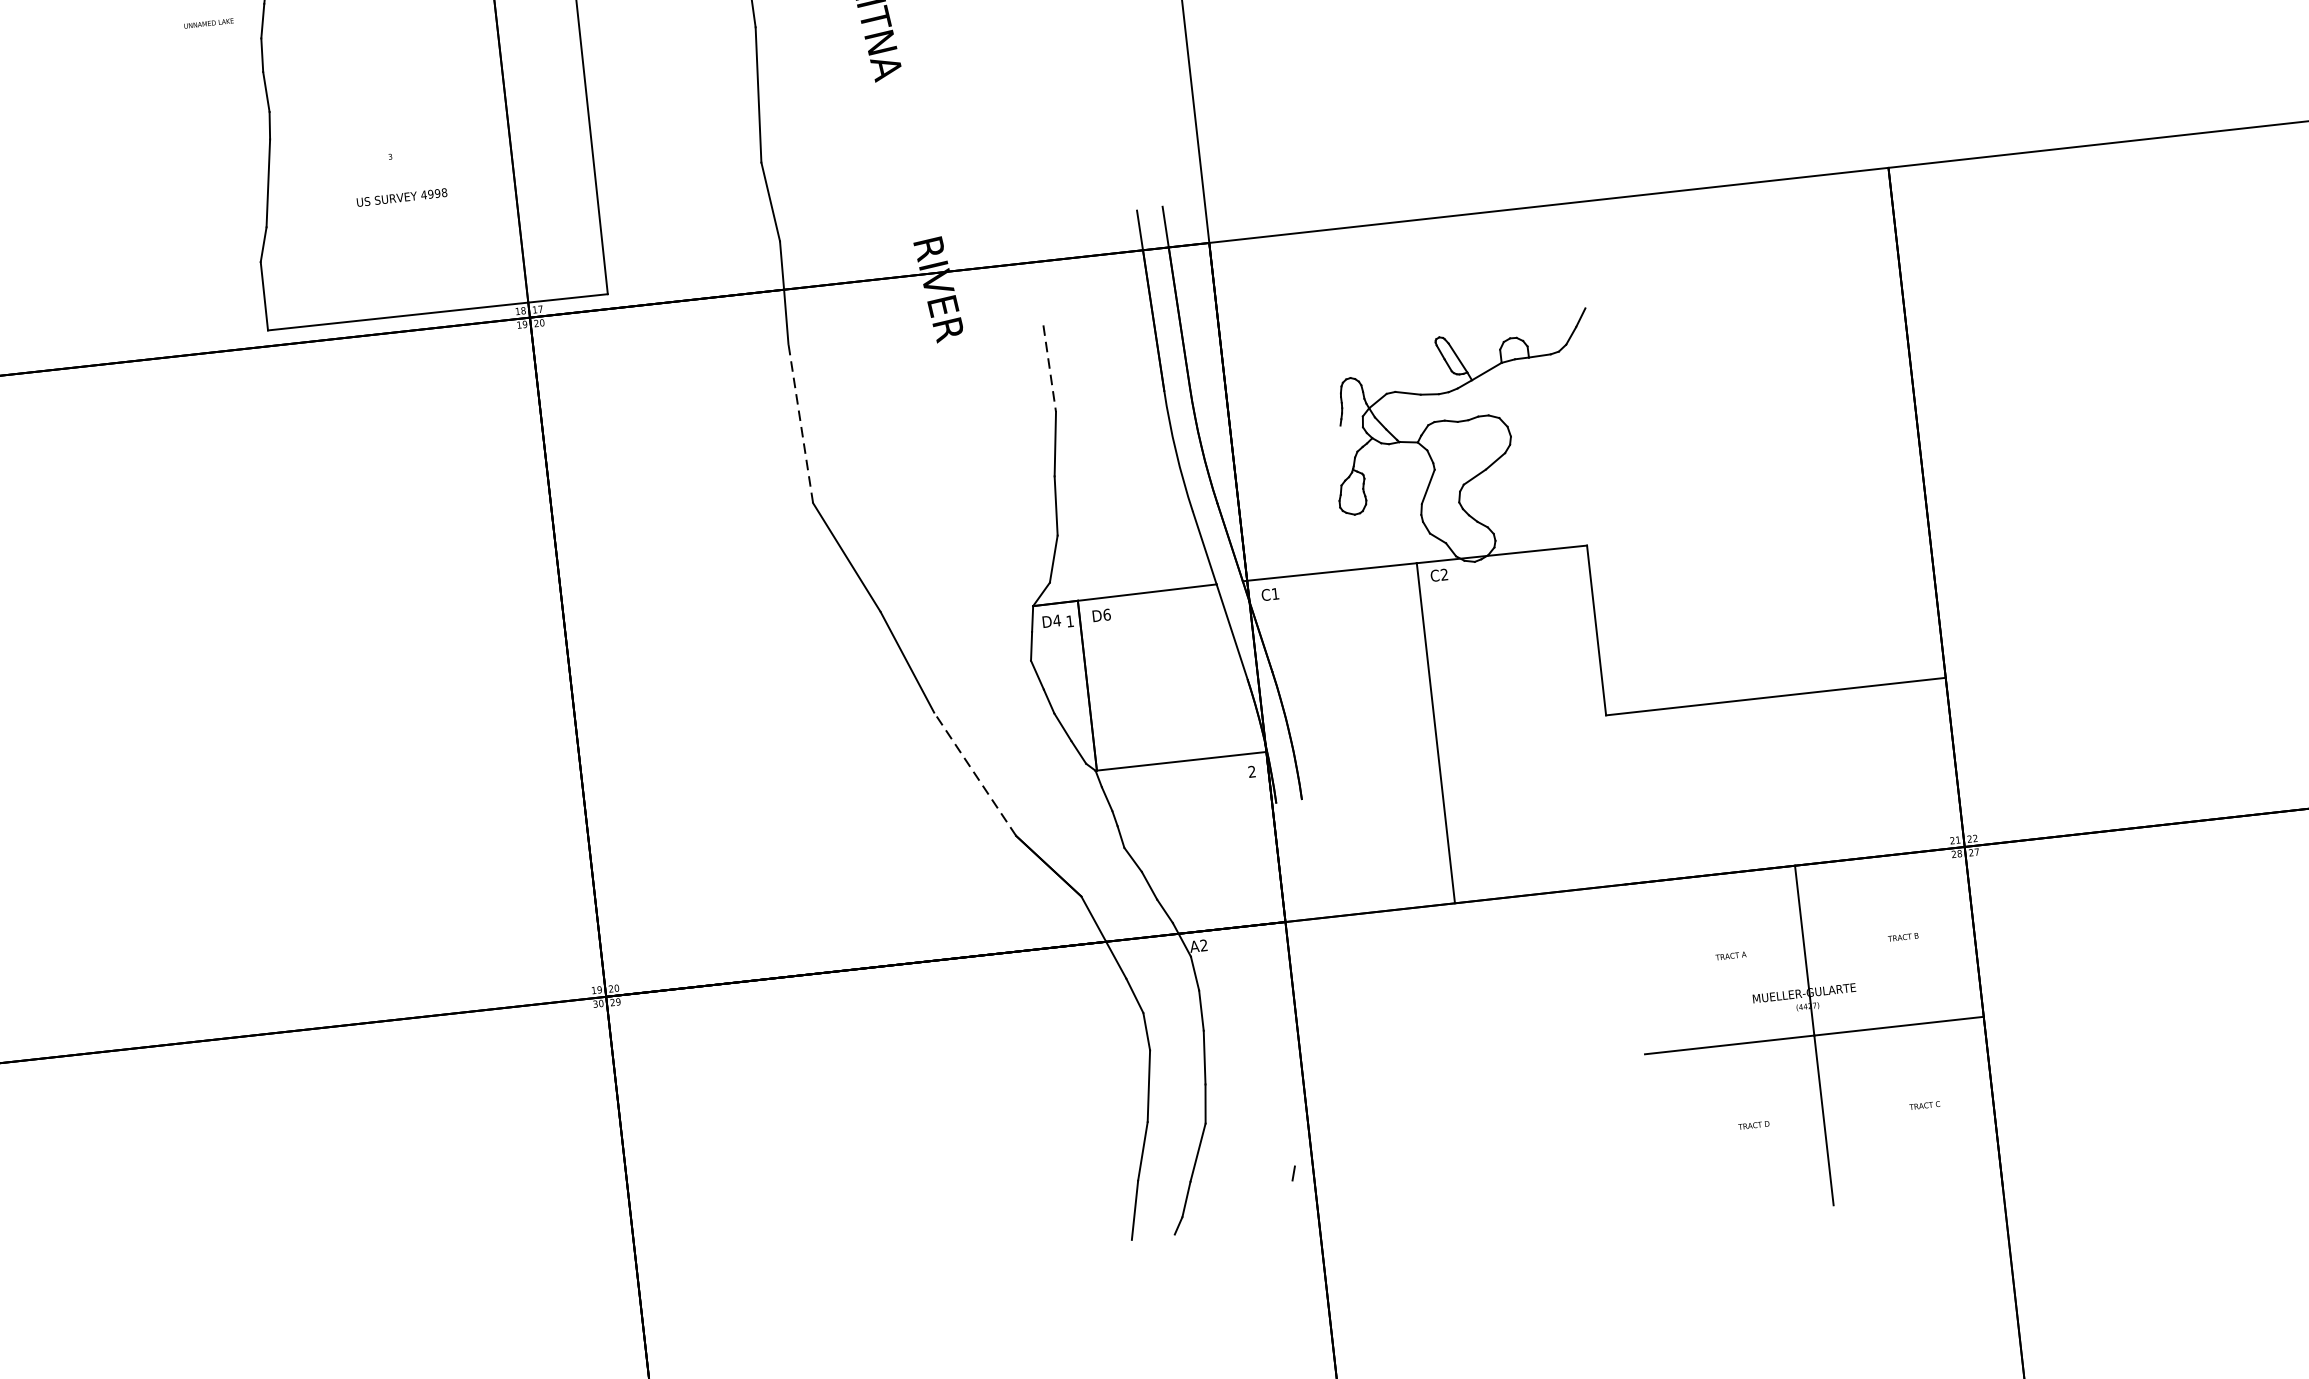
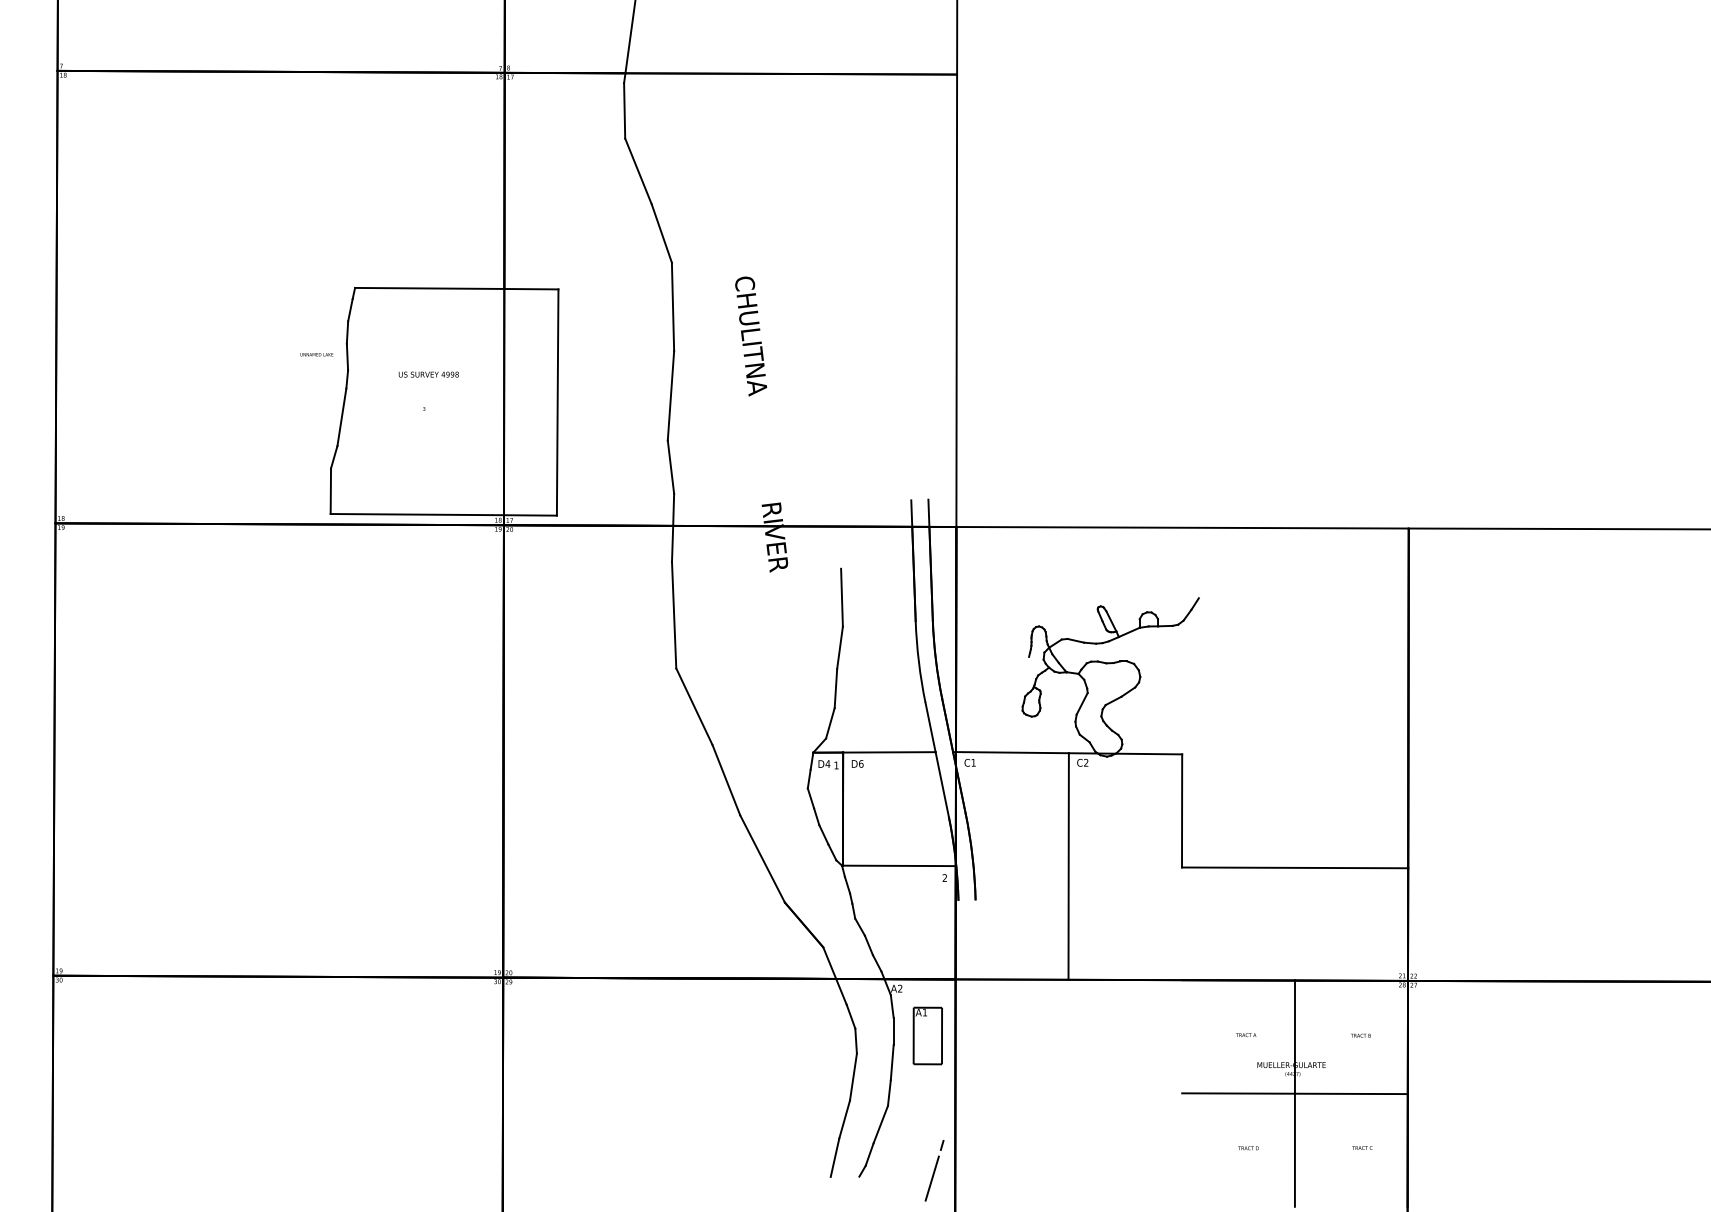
text: (208, 23) -> (316, 354), moved
text: (401, 197) -> (428, 374), moved
line: (1050, 368) -> (842, 597), dashed -> solid
line: (801, 422) -> (674, 614), dashed -> solid
line: (974, 773) -> (762, 858), dashed -> solid
part: (1252, 1011) -> (927, 1035), added
line: (1283, 1224) -> (931, 1178), added

